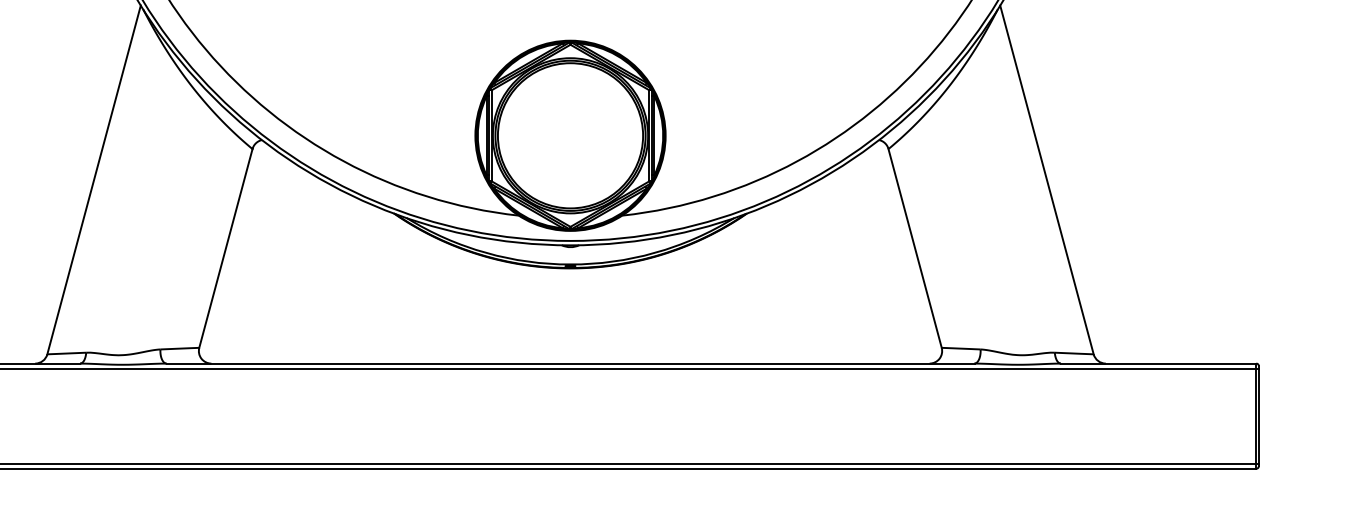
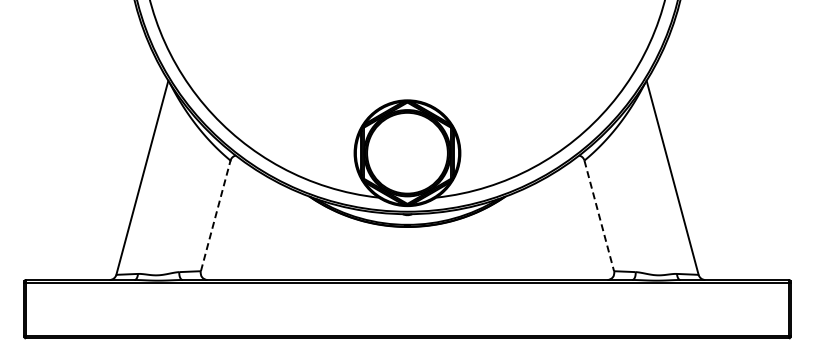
line: (225, 247) -> (215, 215), solid -> dashed
line: (915, 249) -> (599, 216), solid -> dashed

